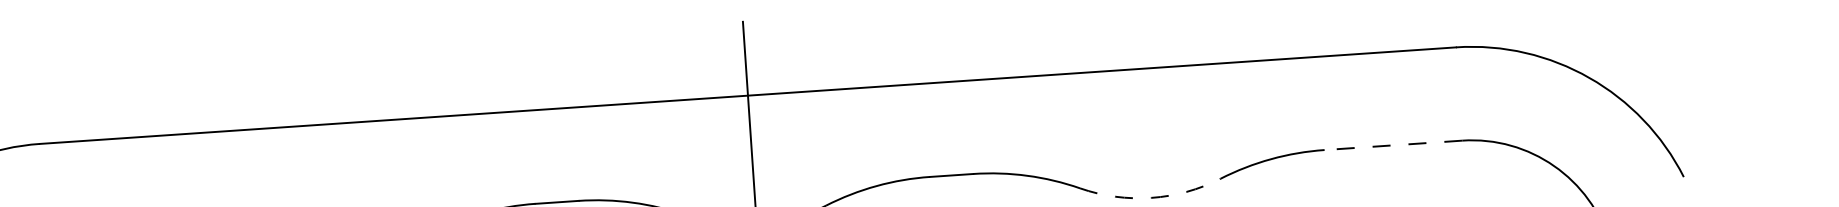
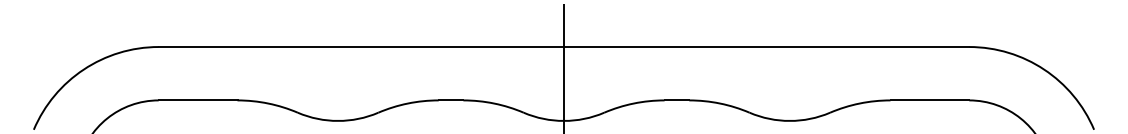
line: (1392, 145) -> (929, 100), dashed -> solid
arc: (1150, 197) -> (789, 120), dashed -> solid

